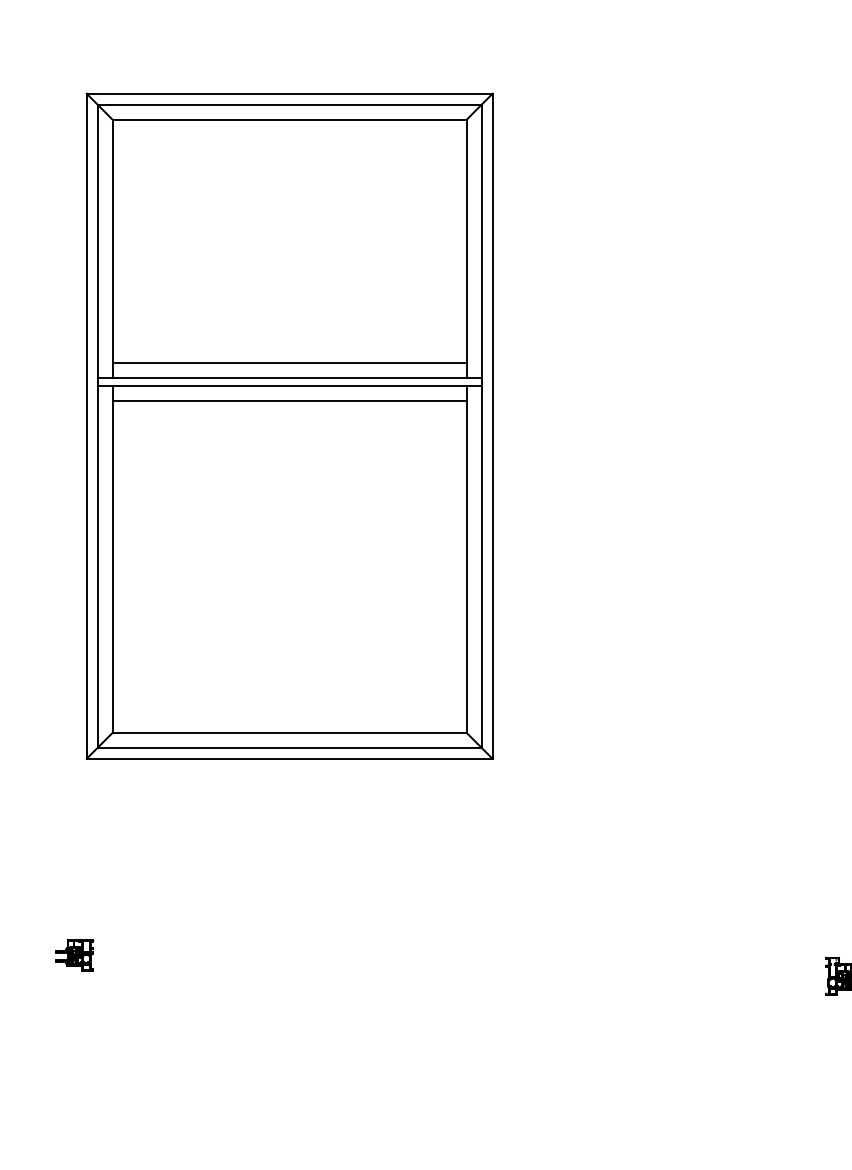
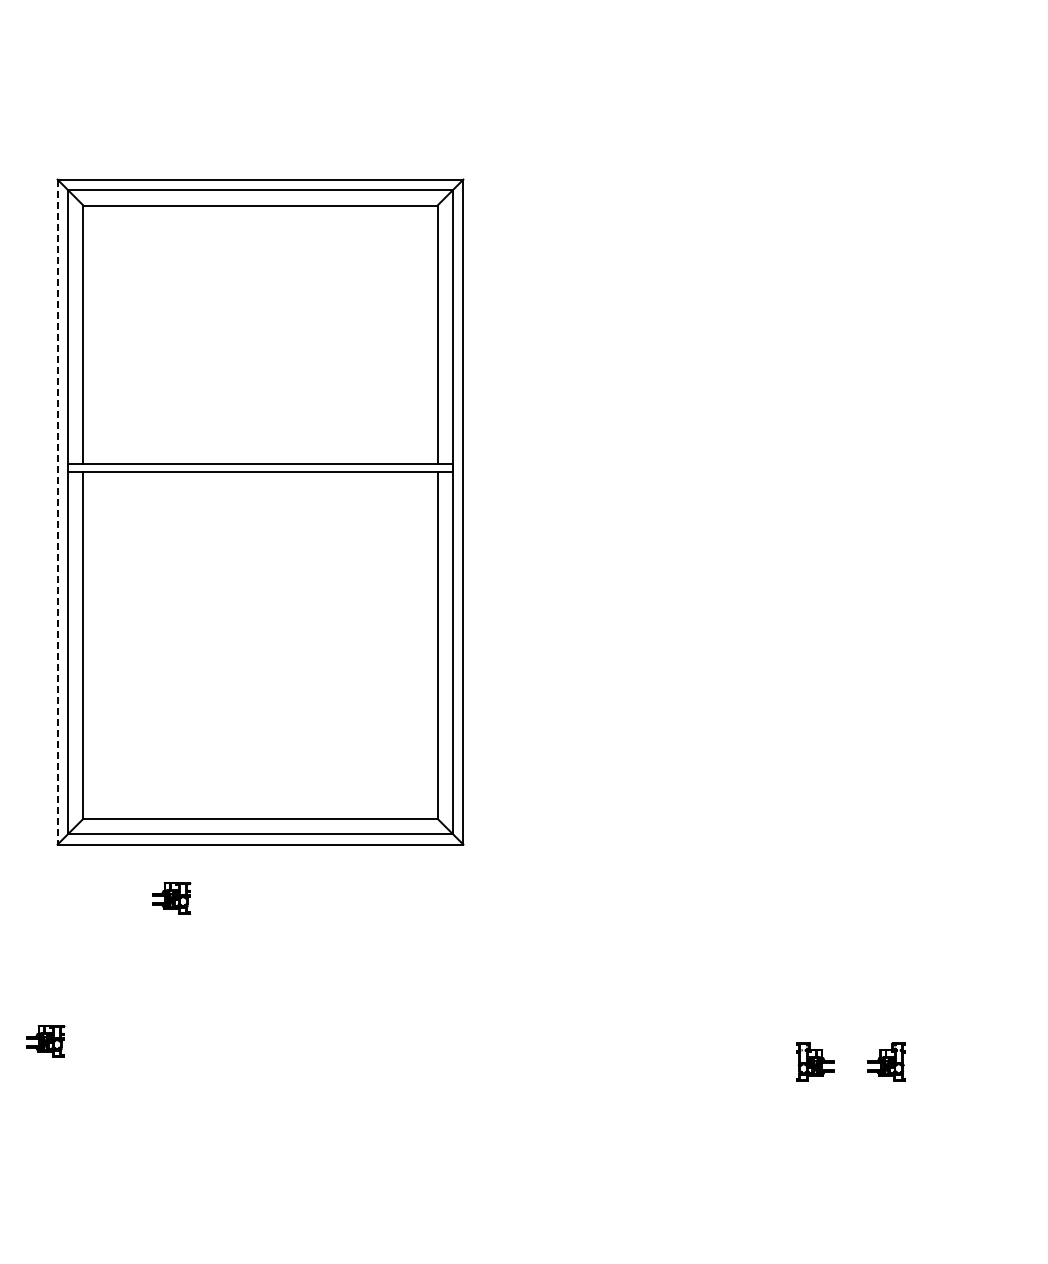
line: (289, 362) -> (260, 448), removed
line: (289, 401) -> (260, 487), removed
line: (86, 426) -> (57, 512), solid -> dashed
part: (200, 812) -> (171, 898), added

